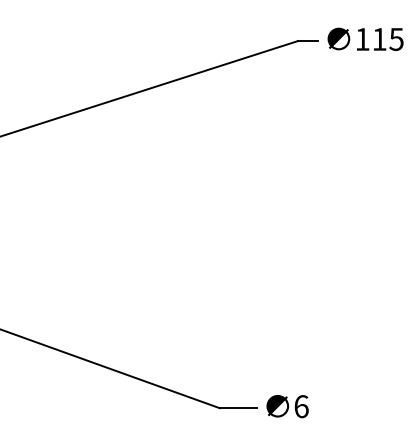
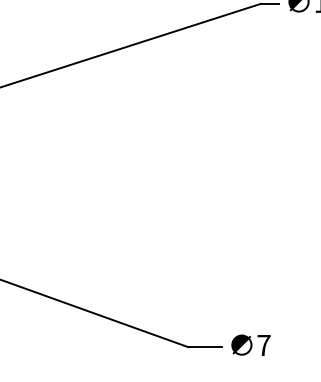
text: (301, 406) -> (264, 345), 6 -> 7

